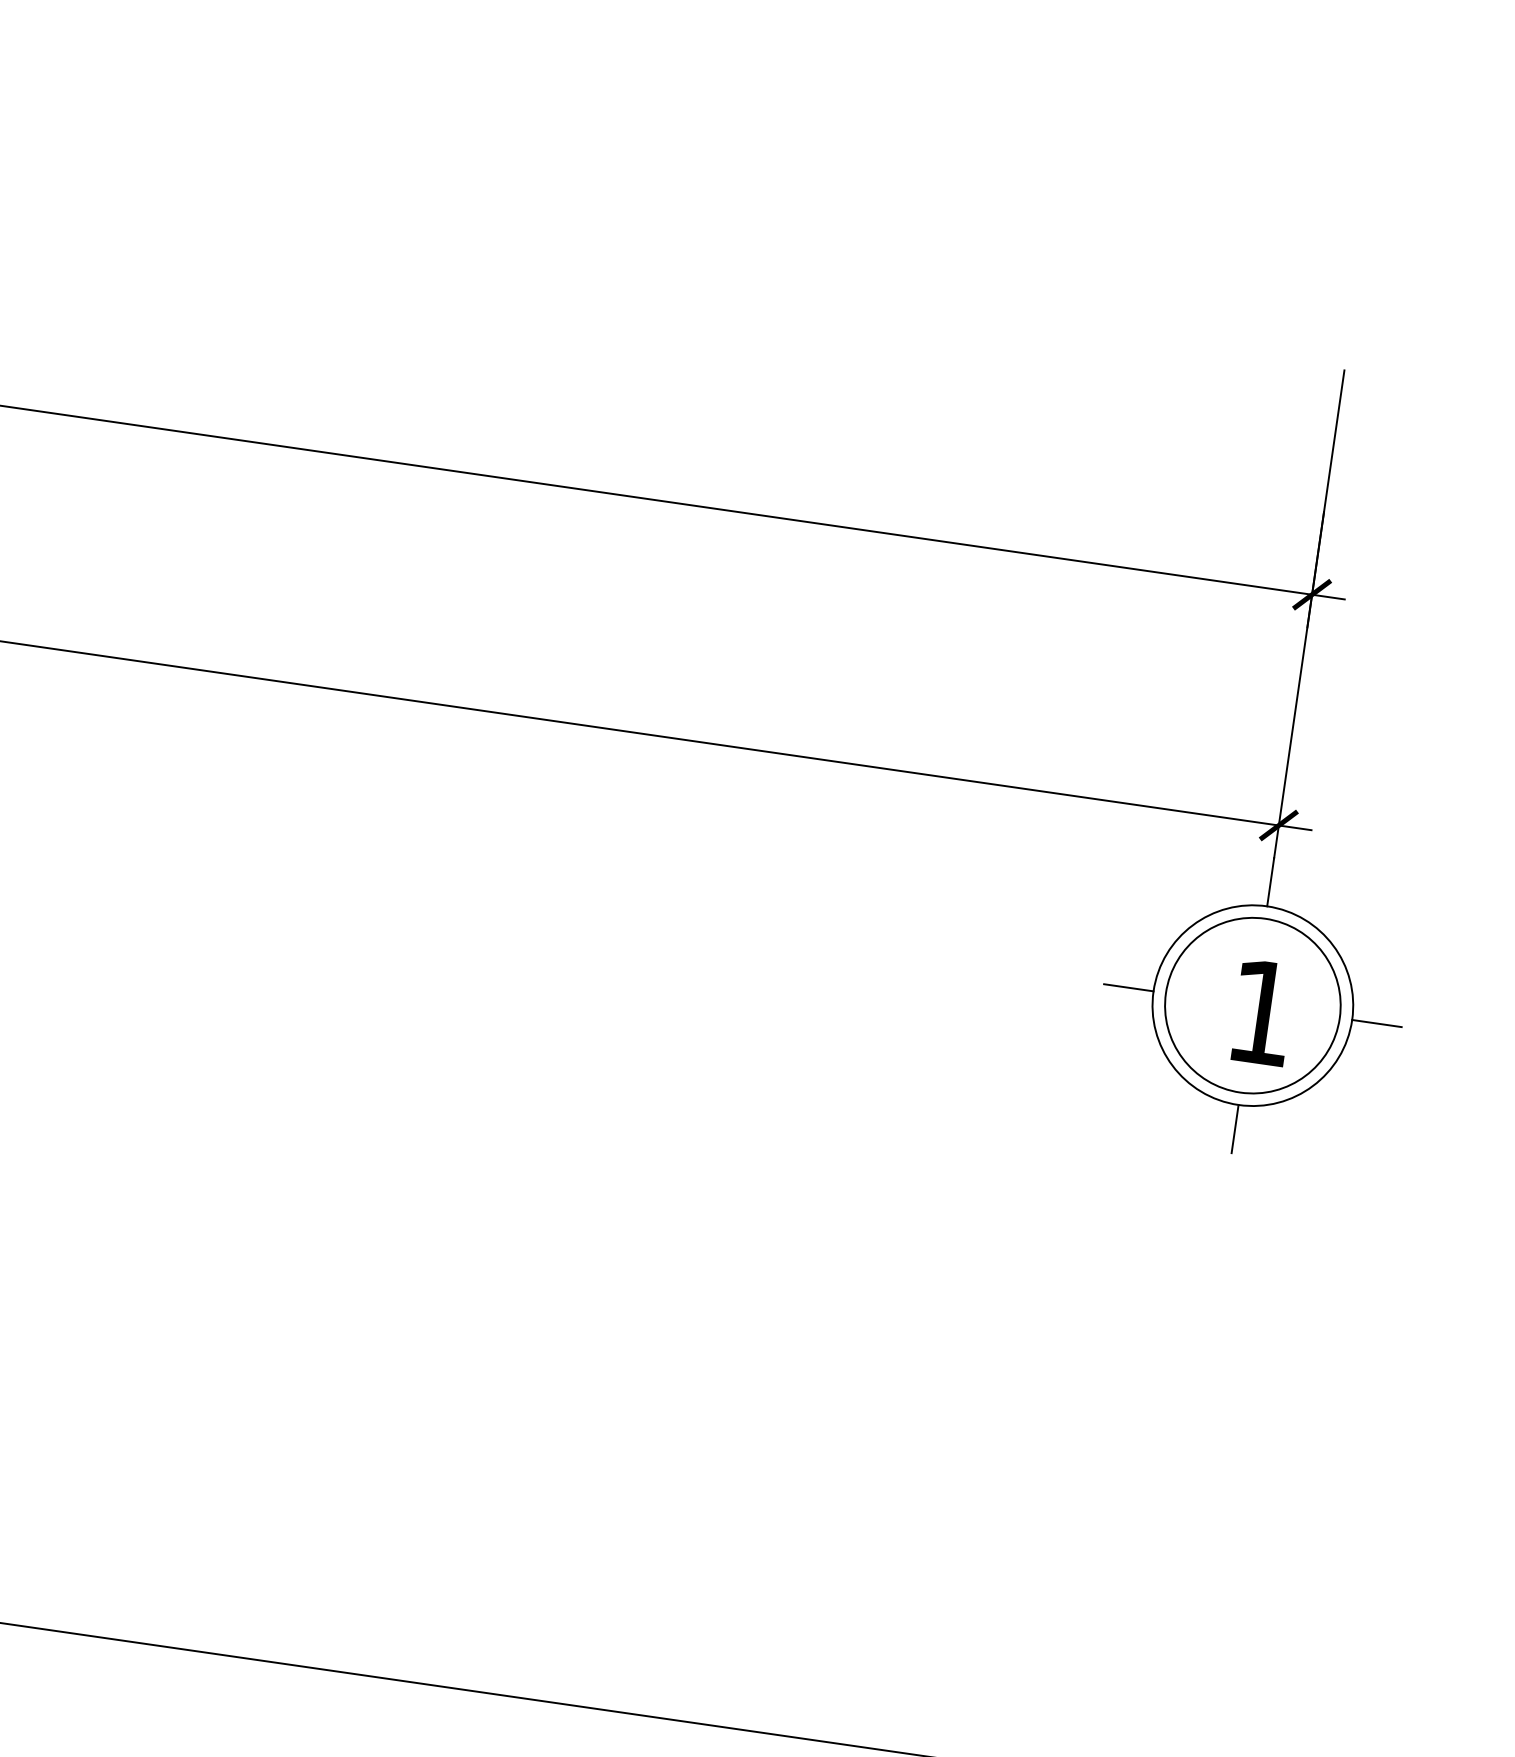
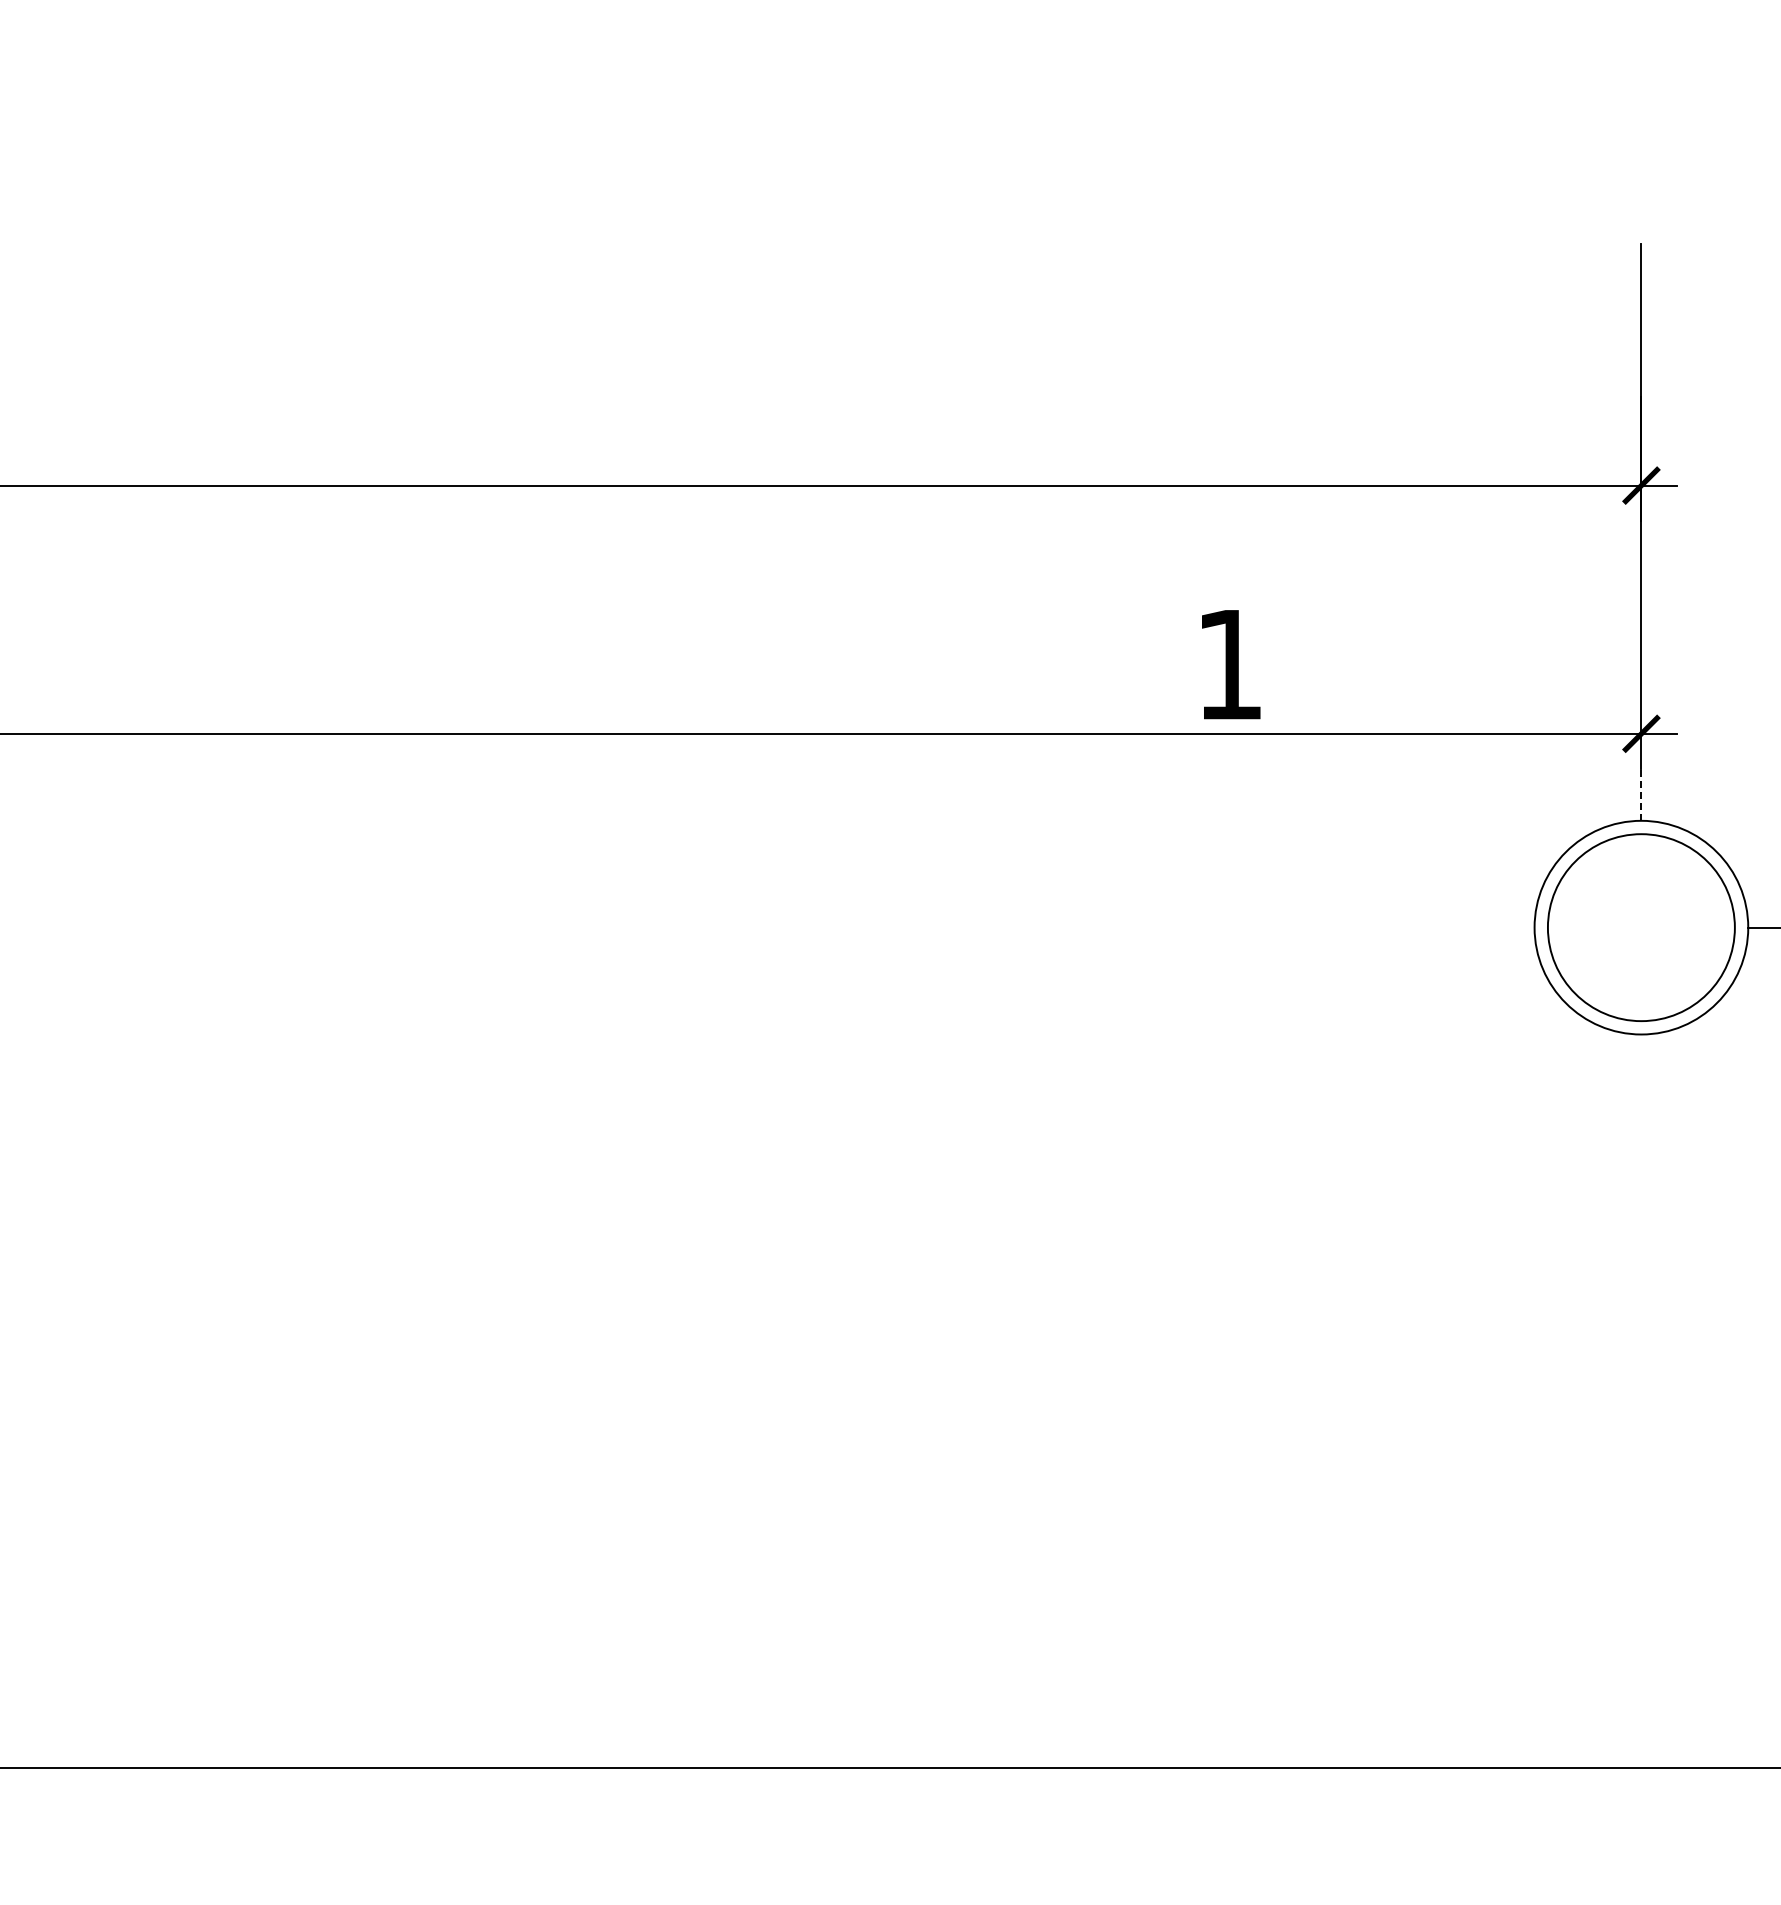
line: (1270, 881) -> (1641, 794), solid -> dashed
line: (1128, 987) -> (1507, 927), removed
text: (1263, 1012) -> (1231, 664), moved
line: (1235, 1129) -> (1641, 1060), removed

